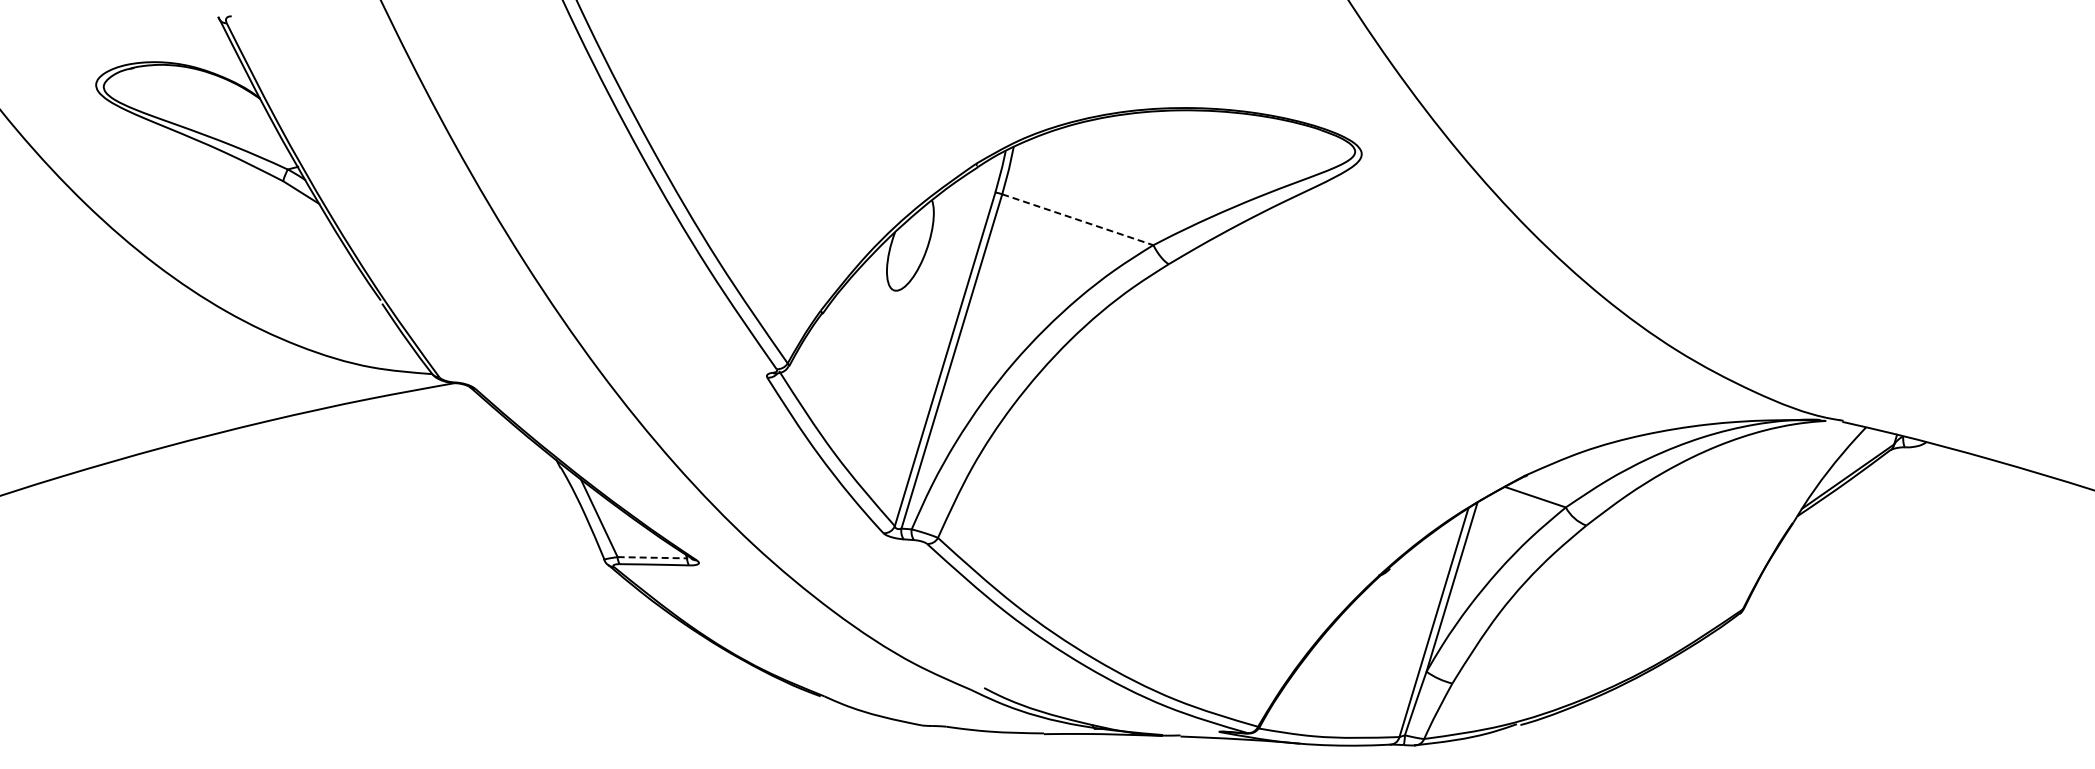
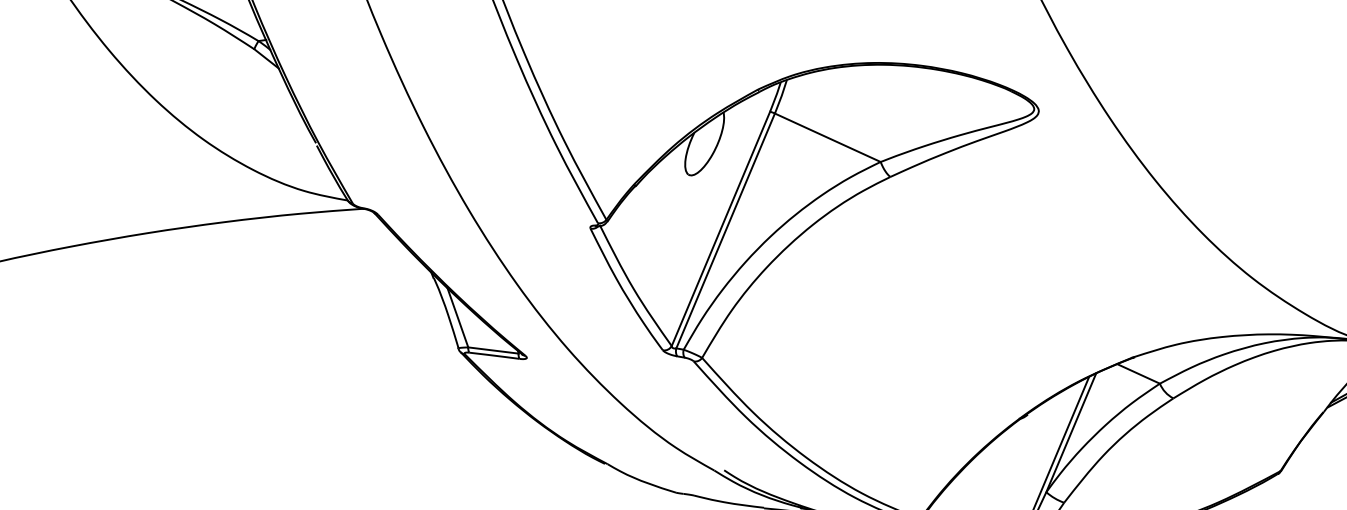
line: (1077, 219) -> (827, 137), dashed -> solid
line: (652, 557) -> (493, 350), dashed -> solid

